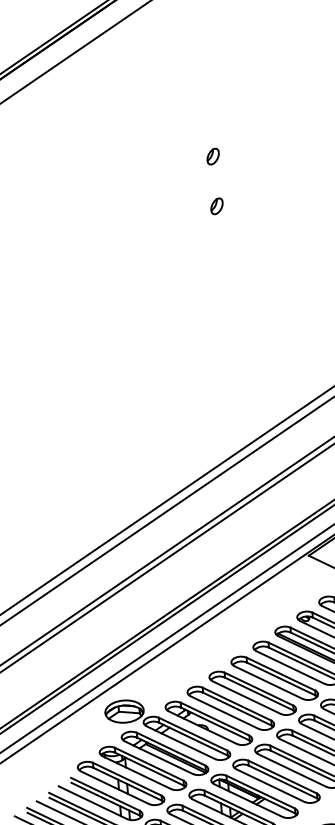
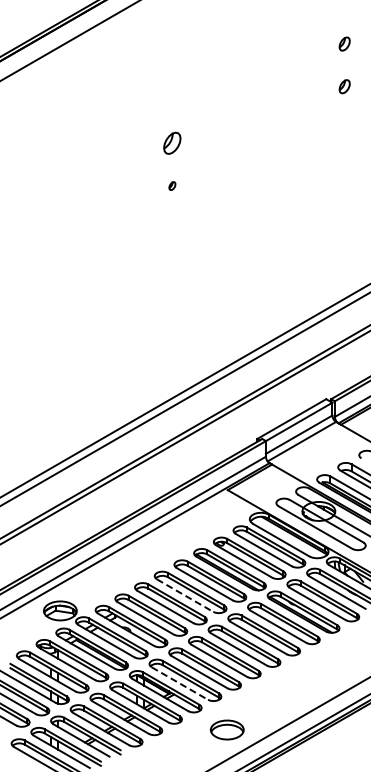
part: (213, 156) -> (172, 143), size x1.6
part: (217, 205) -> (172, 185), size x0.6
line: (269, 682) -> (185, 595), solid -> dashed
line: (269, 785) -> (179, 683), solid -> dashed

